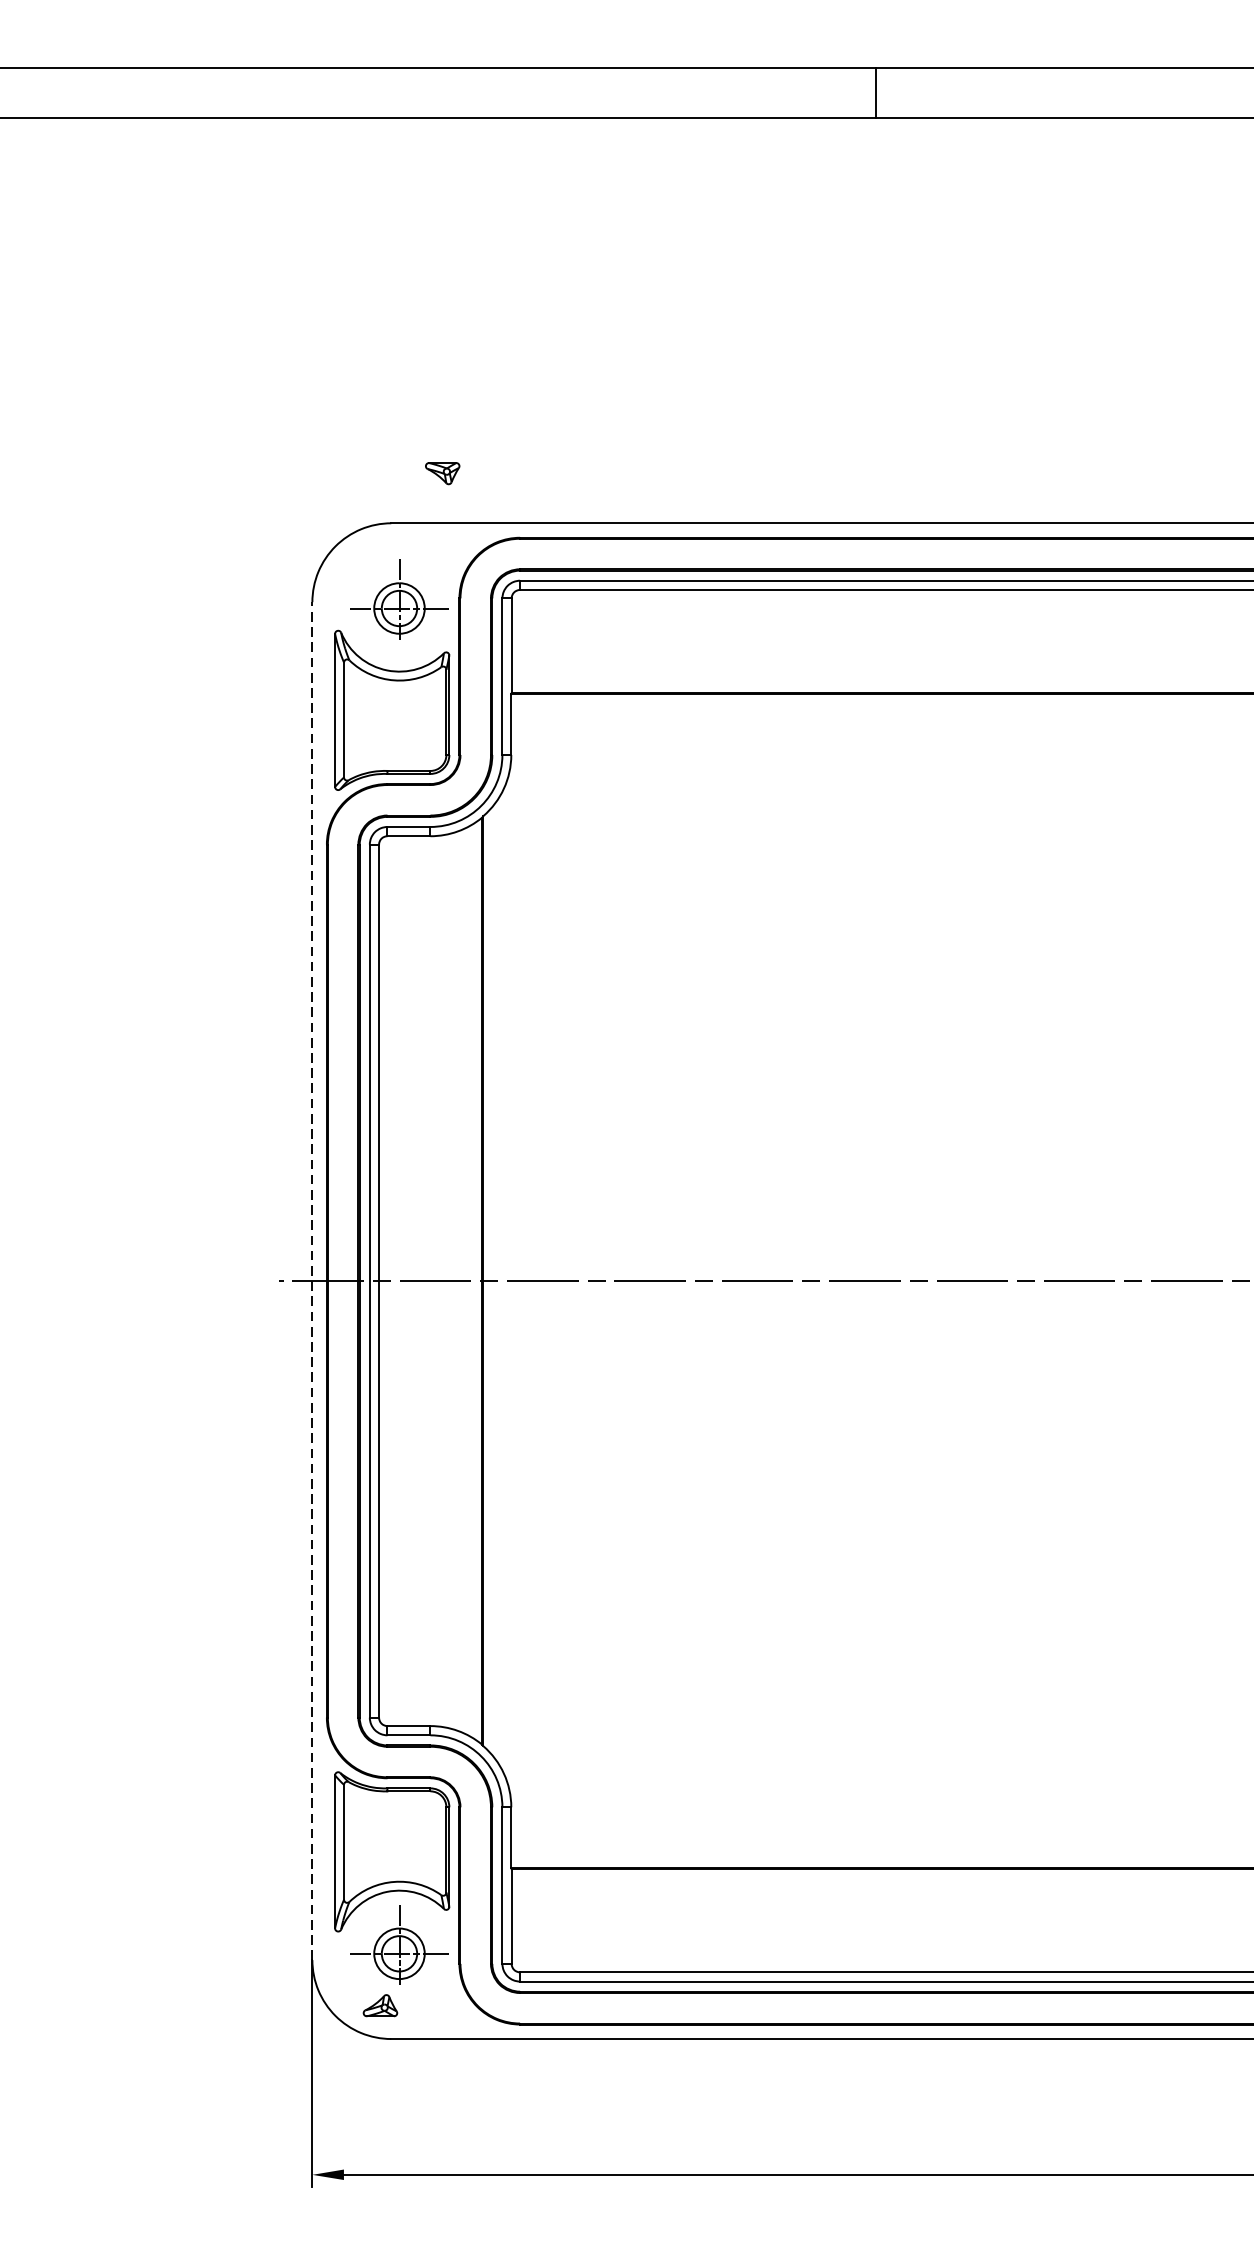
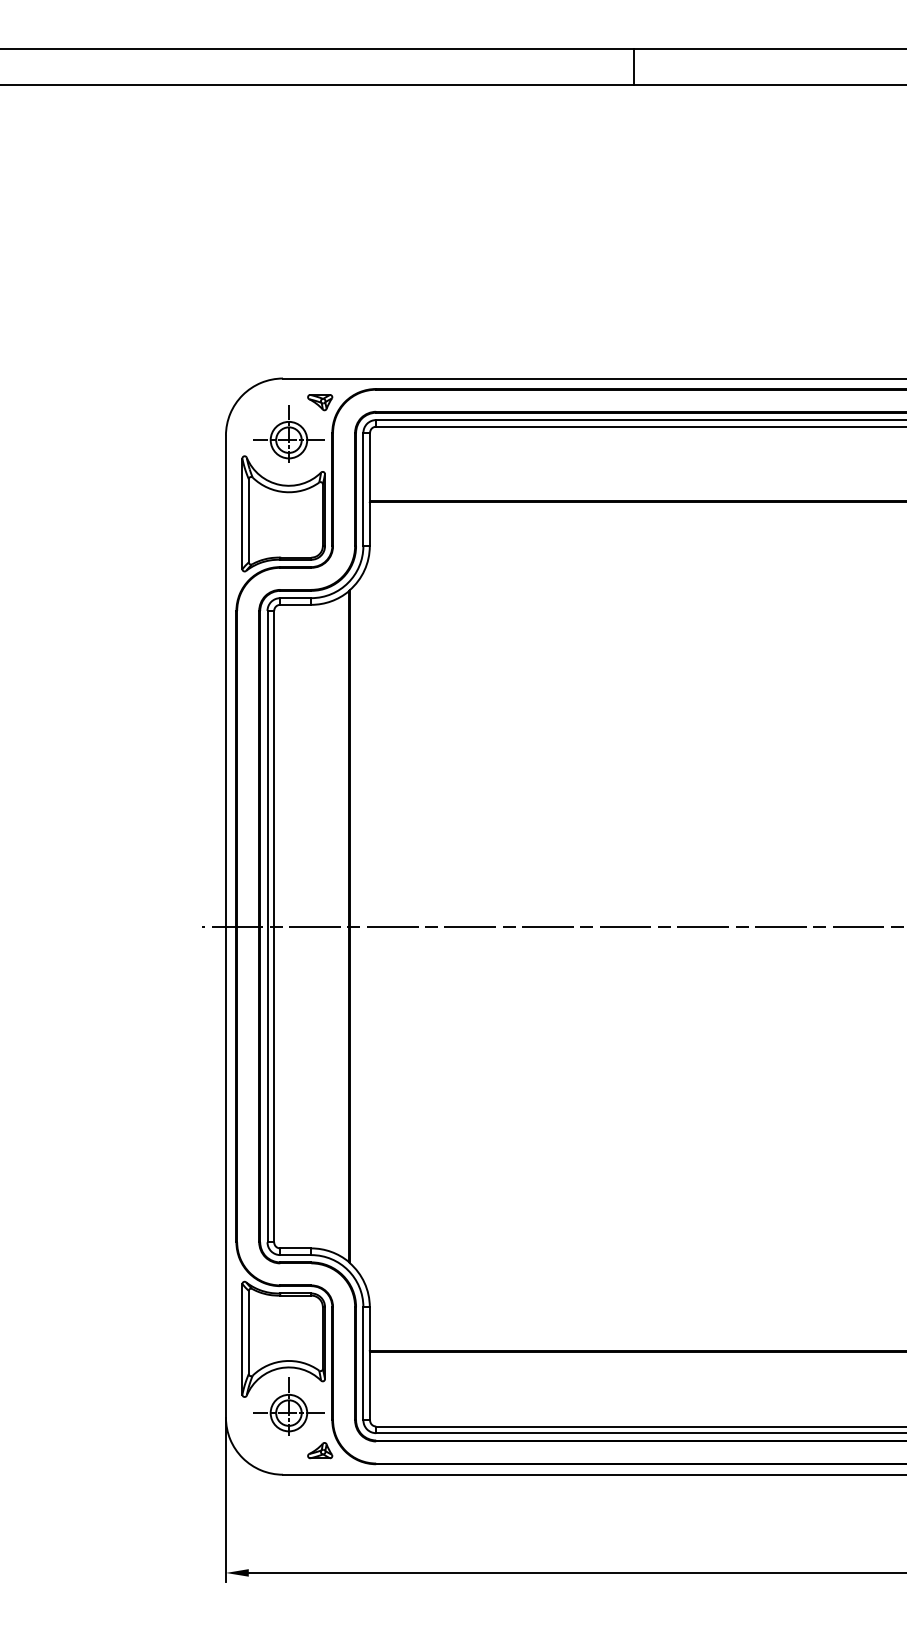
part: (443, 473) -> (320, 402), moved
line: (311, 1280) -> (225, 926), dashed -> solid
part: (380, 2005) -> (320, 1450), moved

